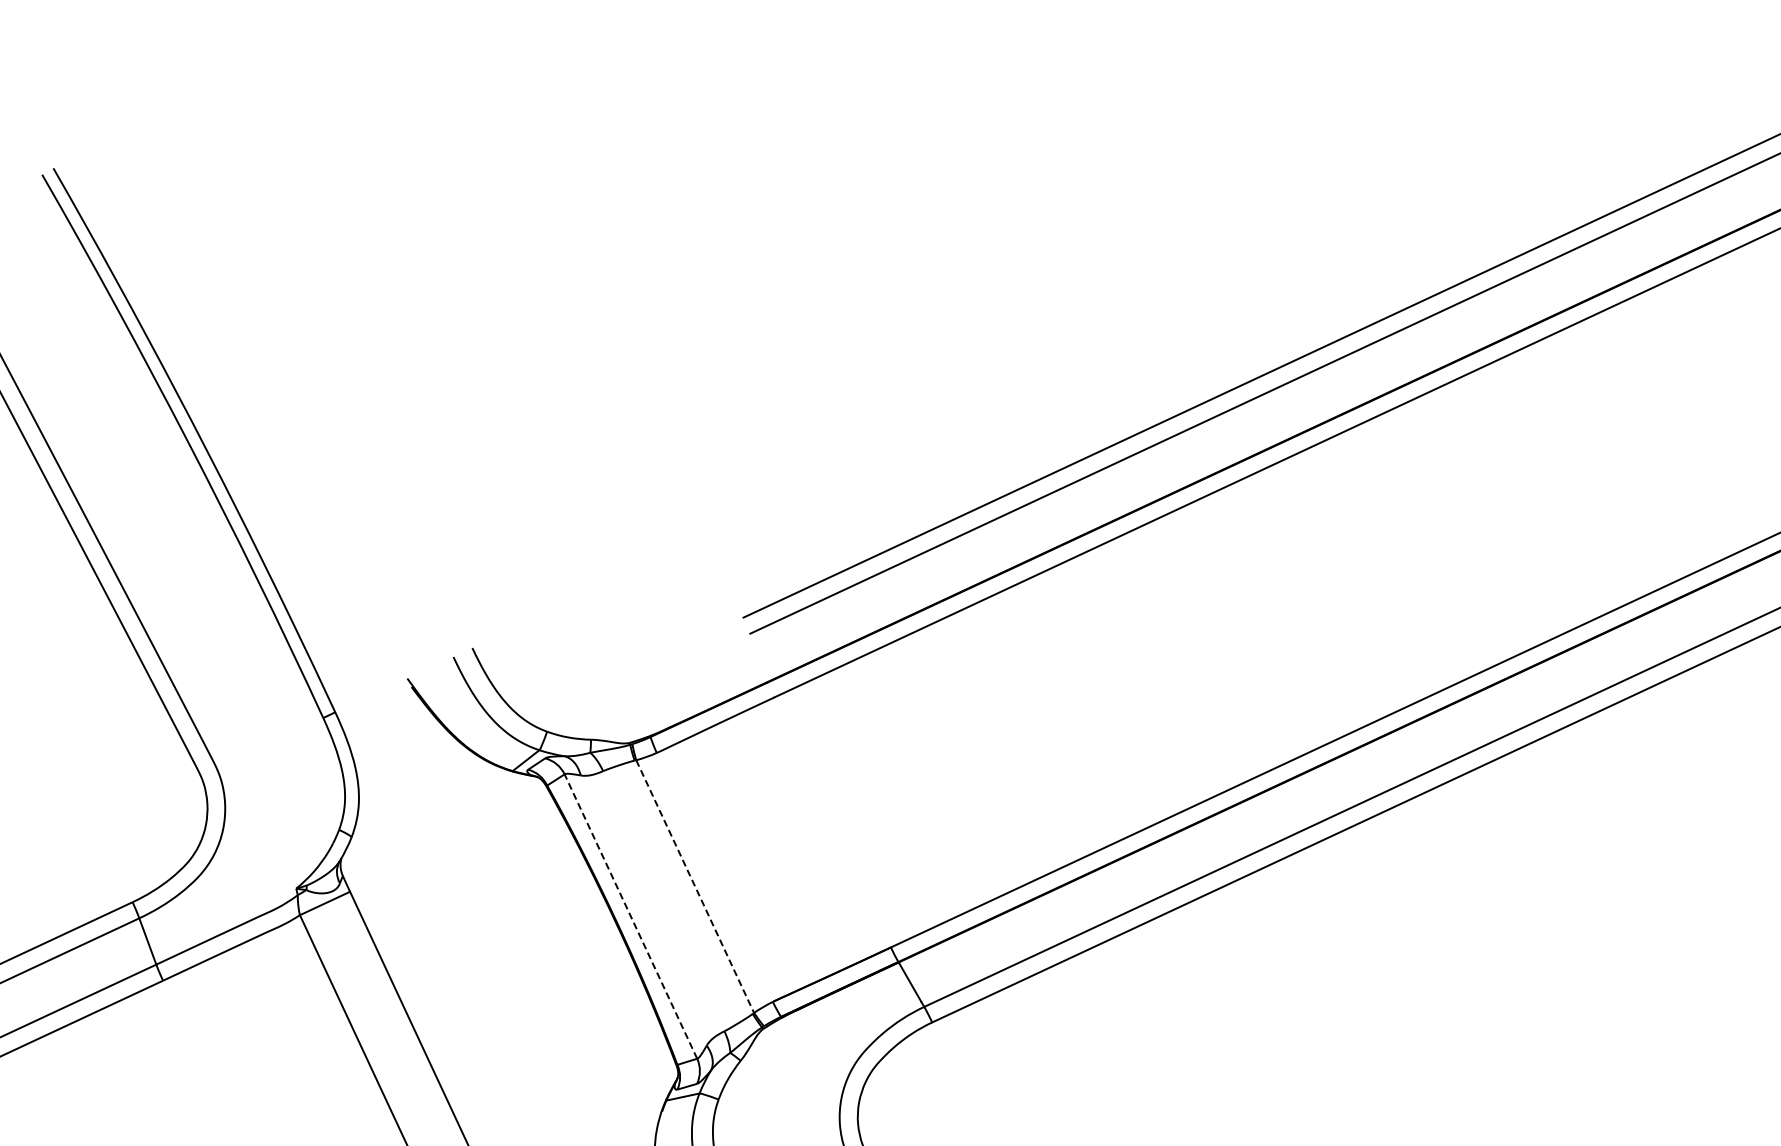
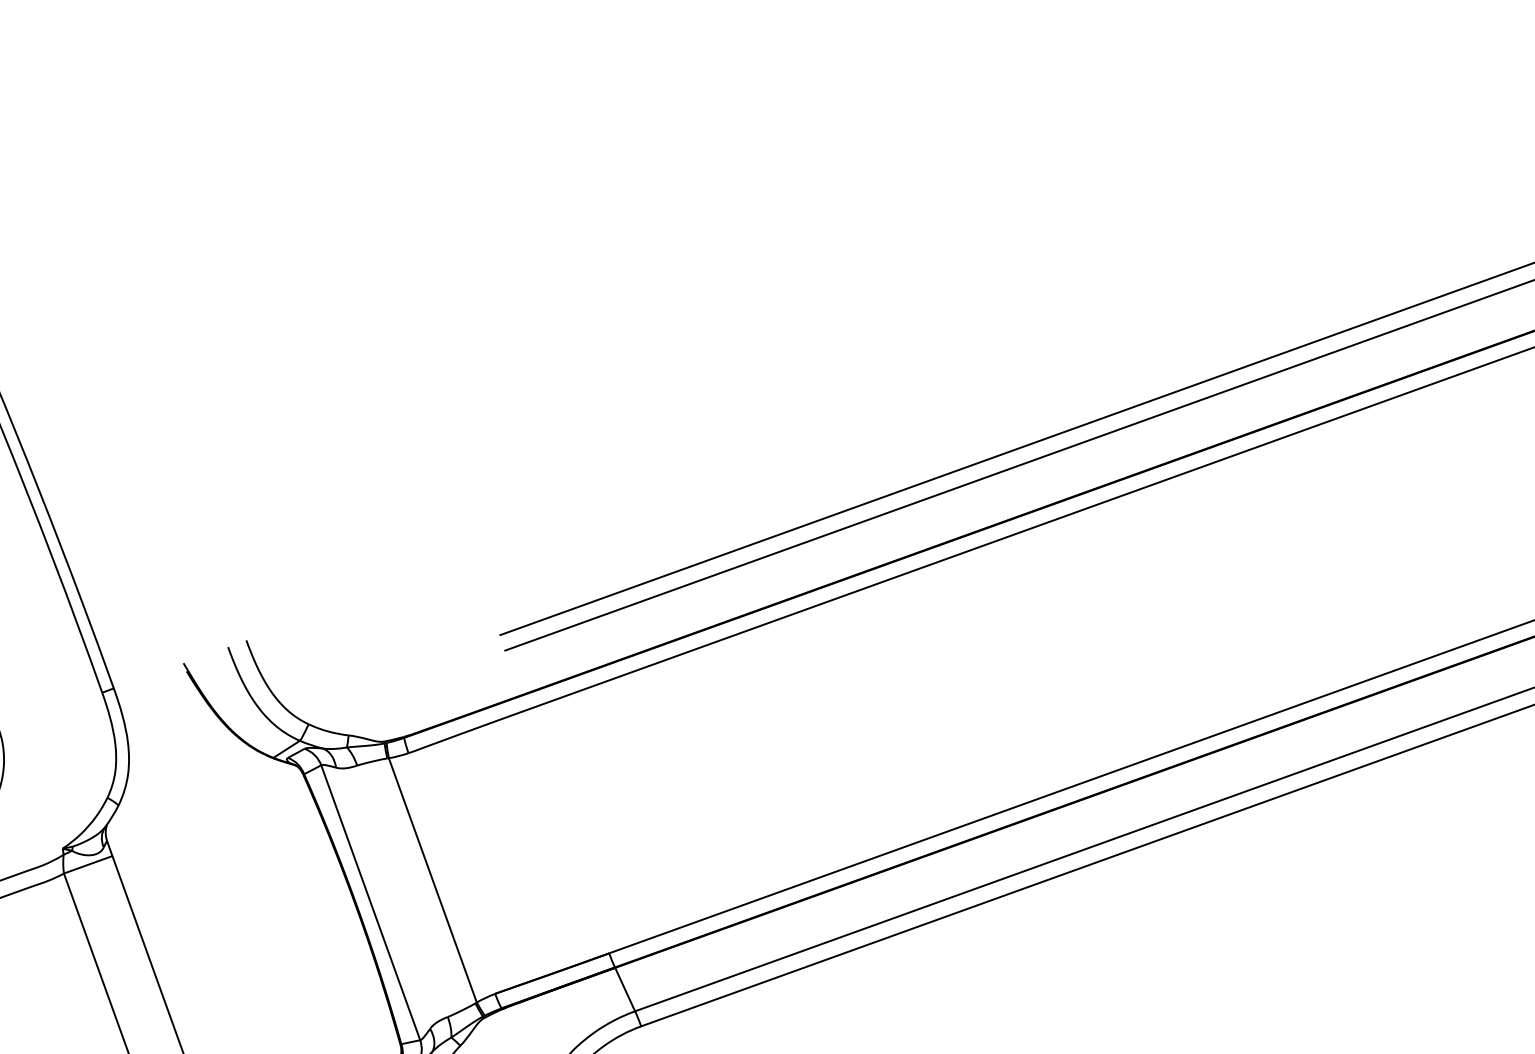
line: (695, 887) -> (433, 881), dashed -> solid
line: (630, 916) -> (370, 902), dashed -> solid

